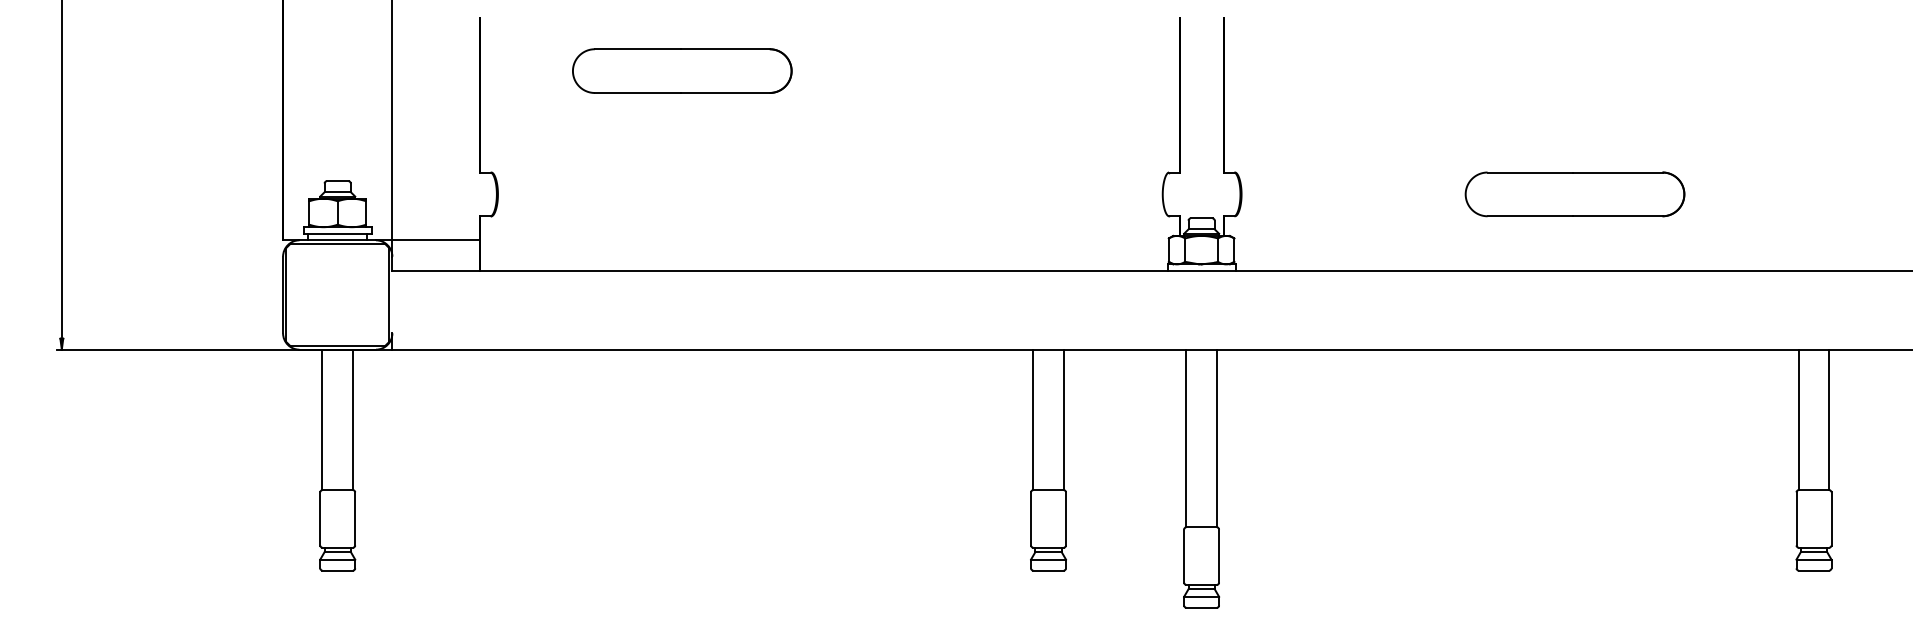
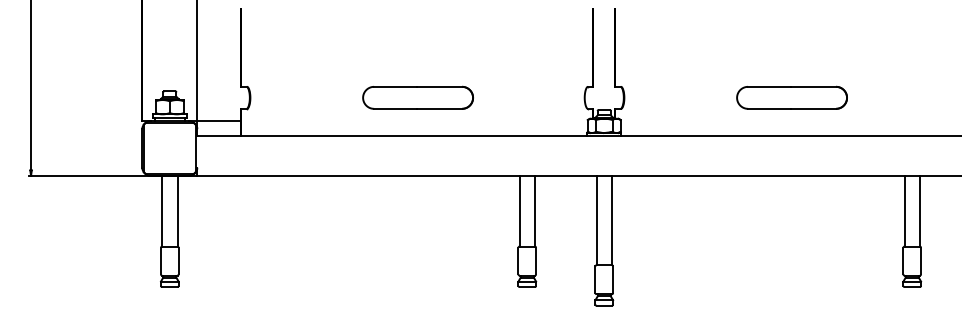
part: (681, 70) -> (417, 97), moved

